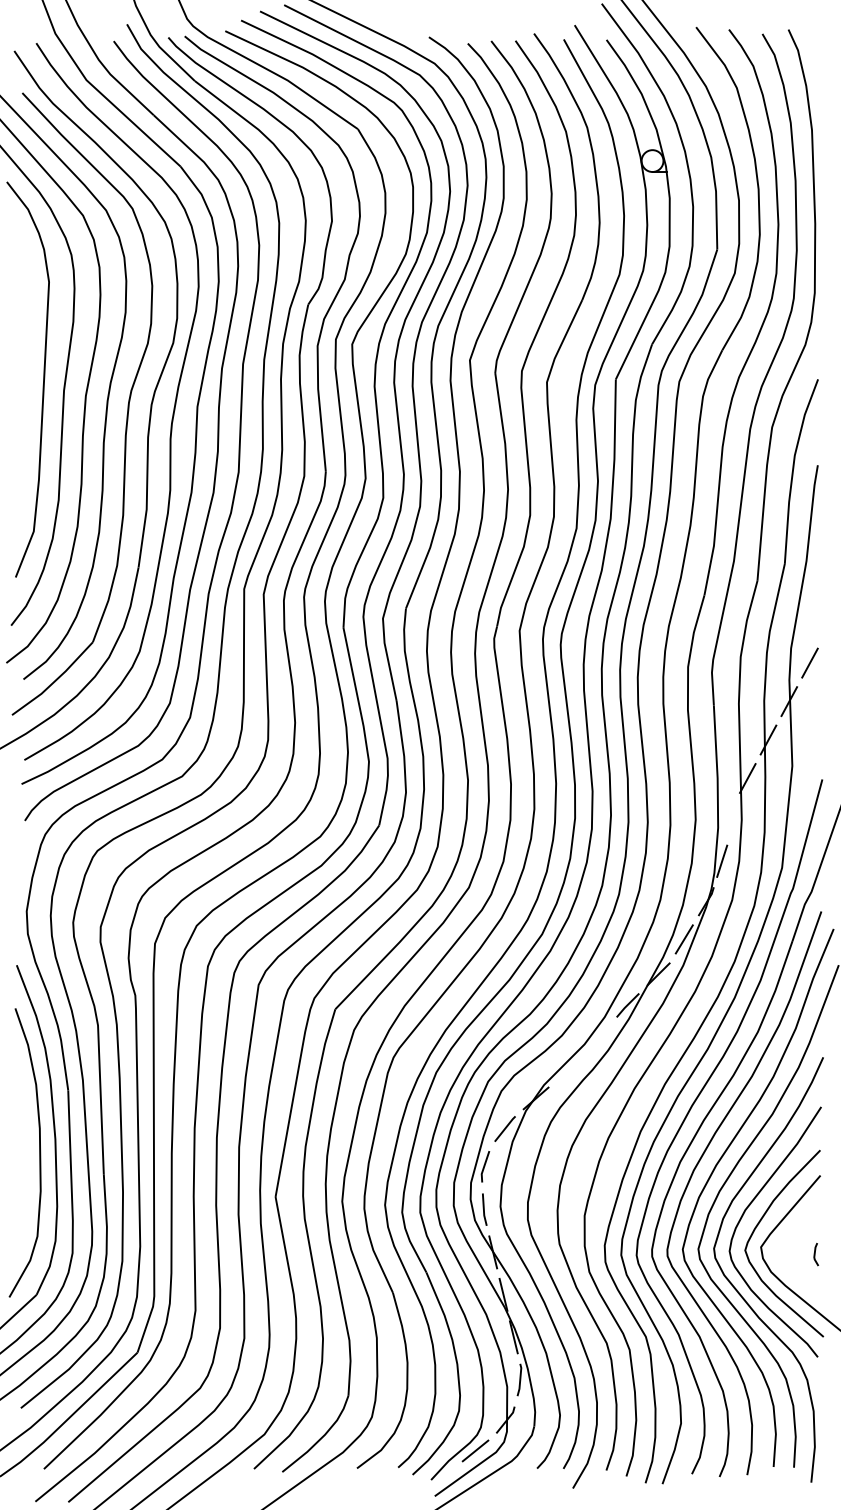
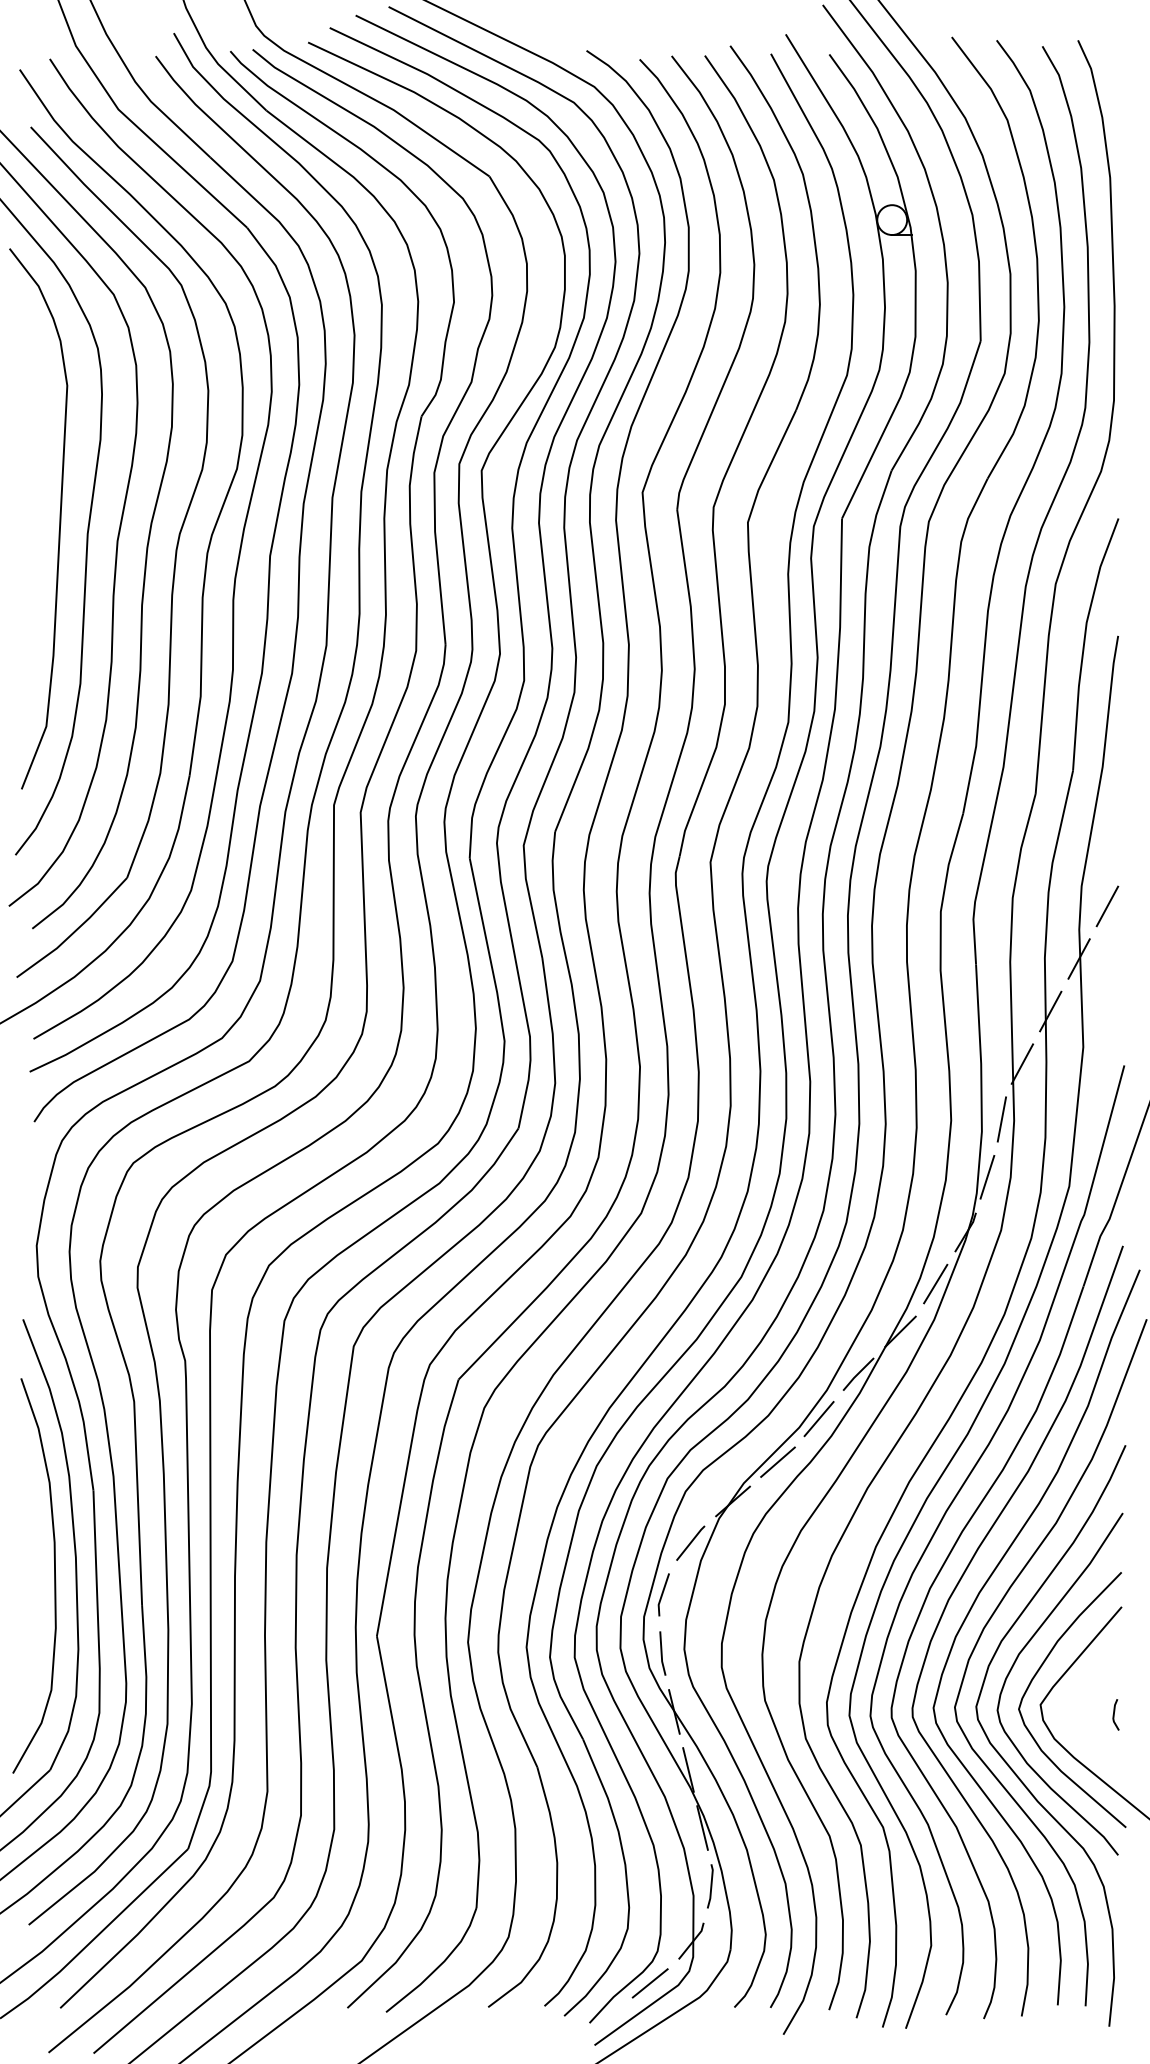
line: (732, 818) -> (1001, 1118), added
line: (598, 1037) -> (818, 1418), added
line: (568, 1069) -> (777, 1461), added

